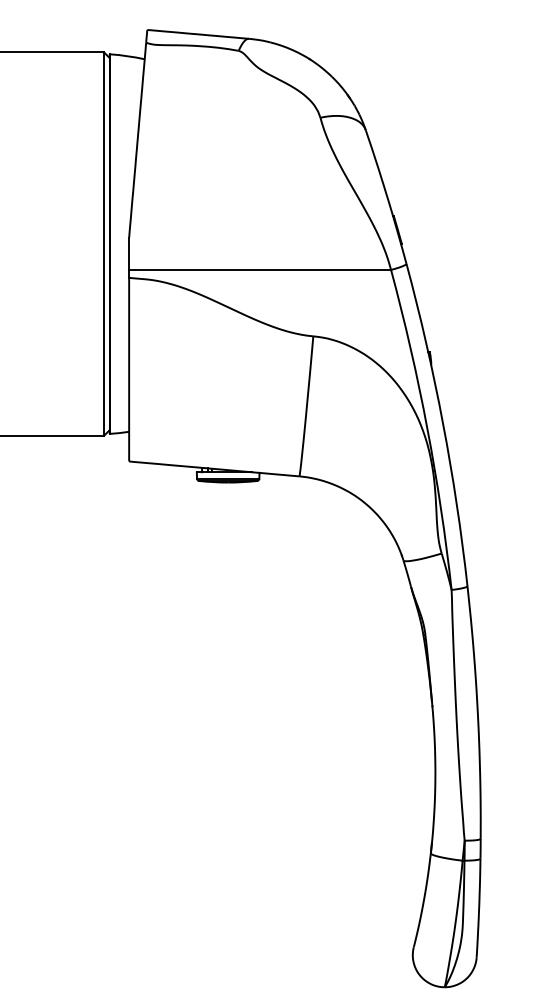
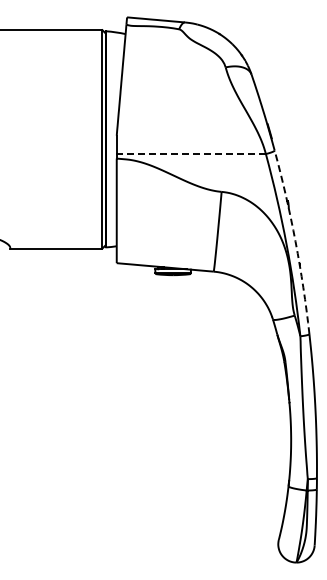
line: (260, 270) -> (191, 154), solid -> dashed
arc: (443, 423) -> (295, 241), solid -> dashed

